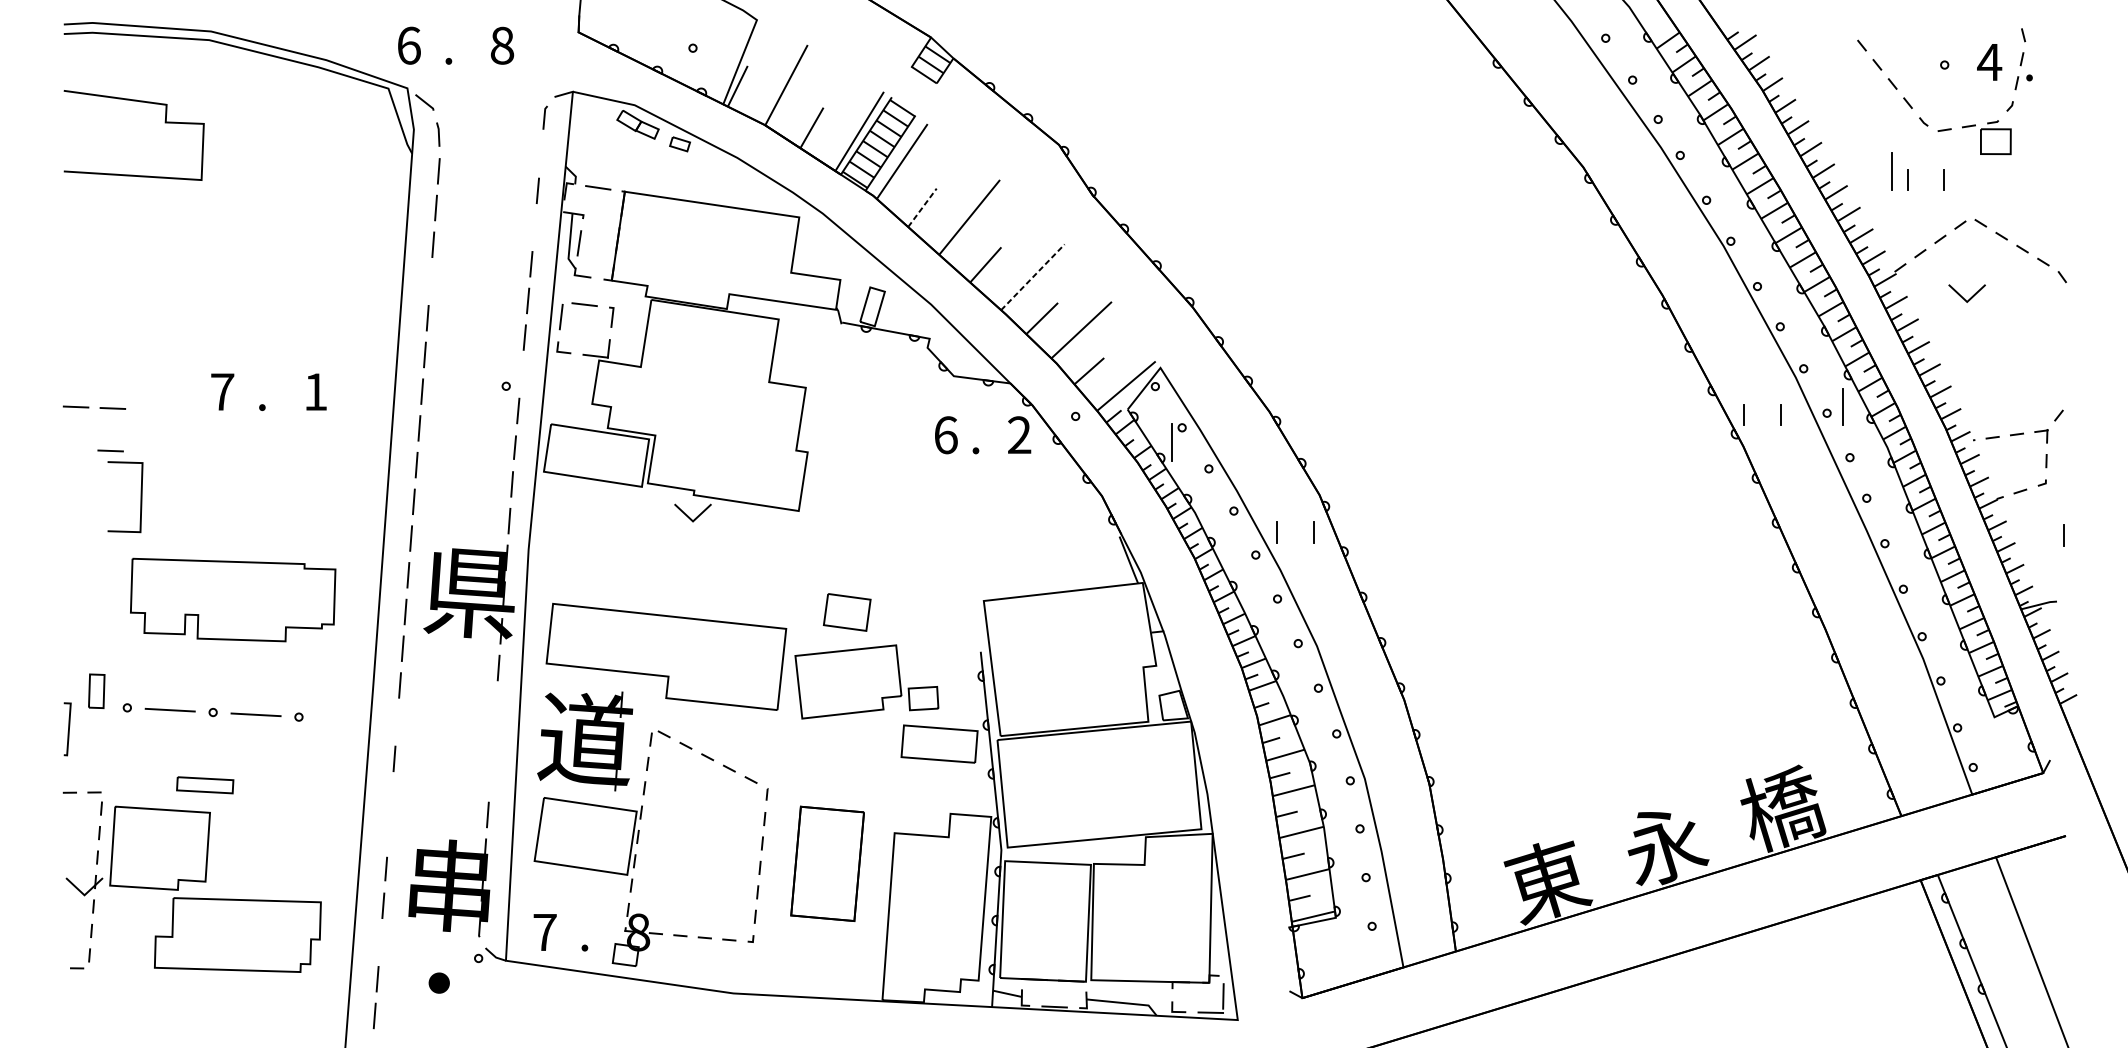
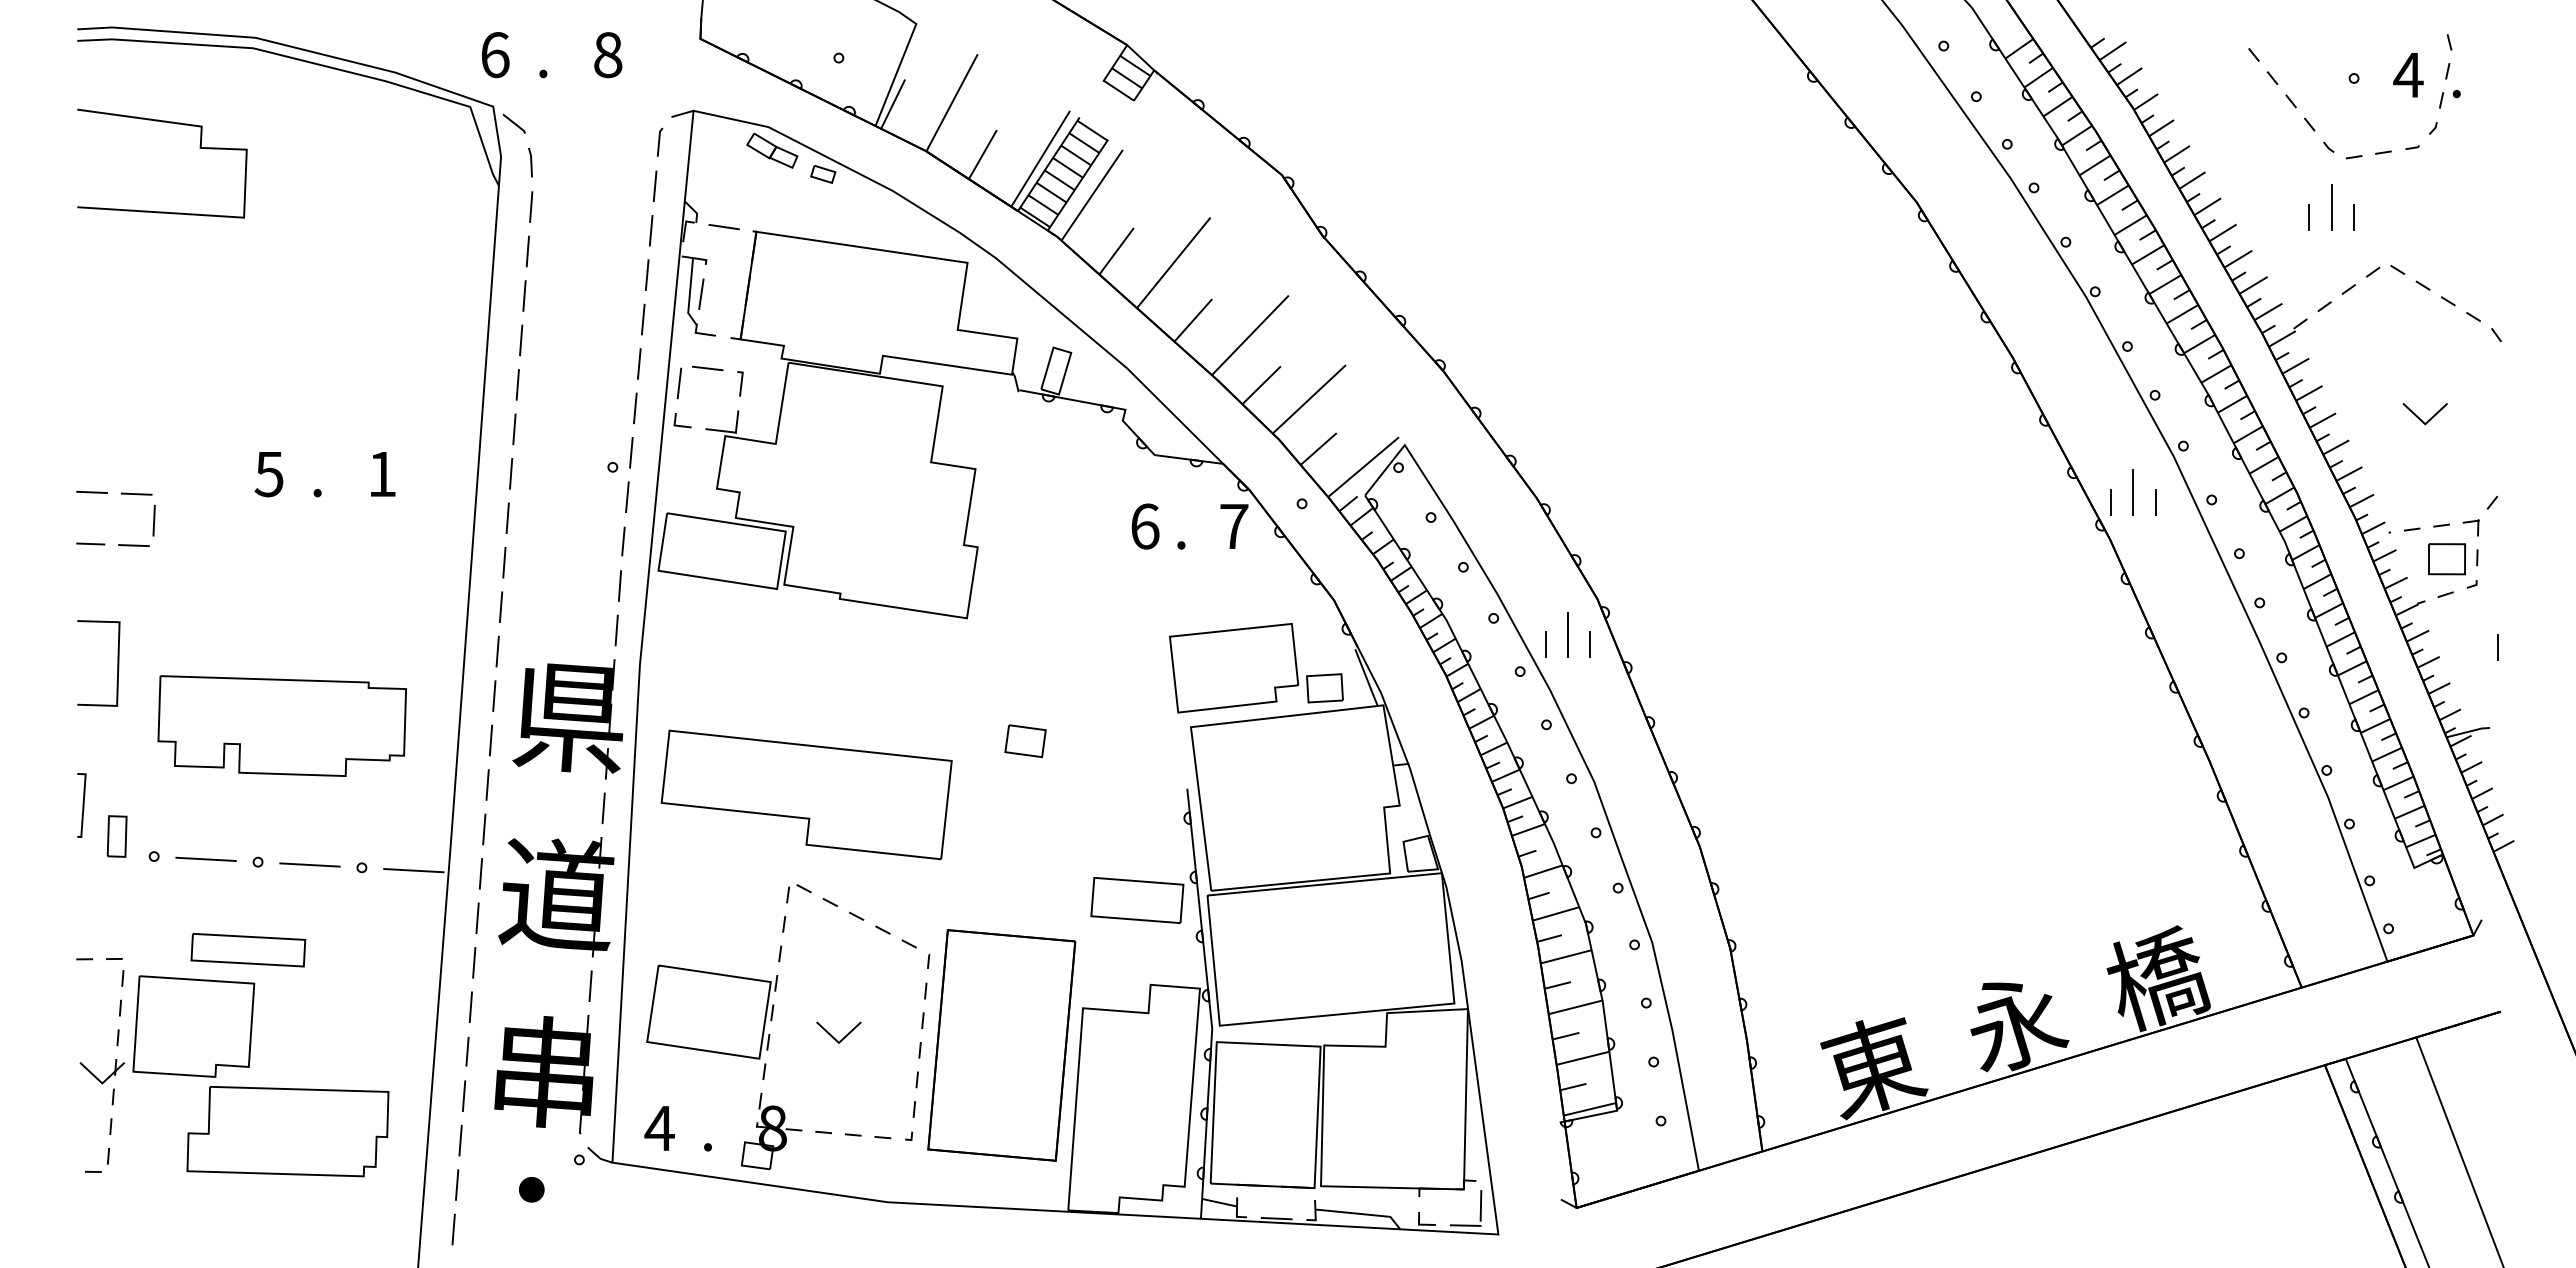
part: (1995, 141) -> (2446, 559), moved
line: (540, 154) -> (654, 186), added
line: (1892, 171) -> (2331, 207), moved
line: (922, 208) -> (1116, 251), dashed -> solid
line: (534, 227) -> (646, 274), added
line: (1033, 277) -> (1250, 335), dashed -> solid
line: (430, 281) -> (521, 340), added
line: (1963, 297) -> (2420, 418), moved
line: (521, 374) -> (631, 452), added
text: (221, 392) -> (268, 474), 7 -> 5
line: (1842, 407) -> (2132, 492), moved
line: (126, 430) -> (153, 520), added
text: (1019, 434) -> (1234, 525), 2 -> 7
line: (1170, 442) -> (1567, 634), moved
line: (74, 449) -> (90, 543), added
line: (140, 497) -> (117, 663), moved
line: (688, 516) -> (833, 1036), moved
part: (847, 612) -> (1025, 741), size x0.71
part: (866, 682) -> (1256, 668), moved
line: (341, 719) -> (413, 870), added
line: (396, 721) -> (480, 873), added
line: (68, 729) -> (82, 805), moved
part: (585, 741) -> (556, 897), moved
part: (205, 785) -> (248, 950), size x1.67
line: (391, 795) -> (474, 962), added
line: (388, 832) -> (470, 1007), added
part: (827, 863) -> (1001, 1045), size x1.67
text: (544, 932) -> (659, 1128), 7 -> 4
line: (380, 942) -> (460, 1140), added

